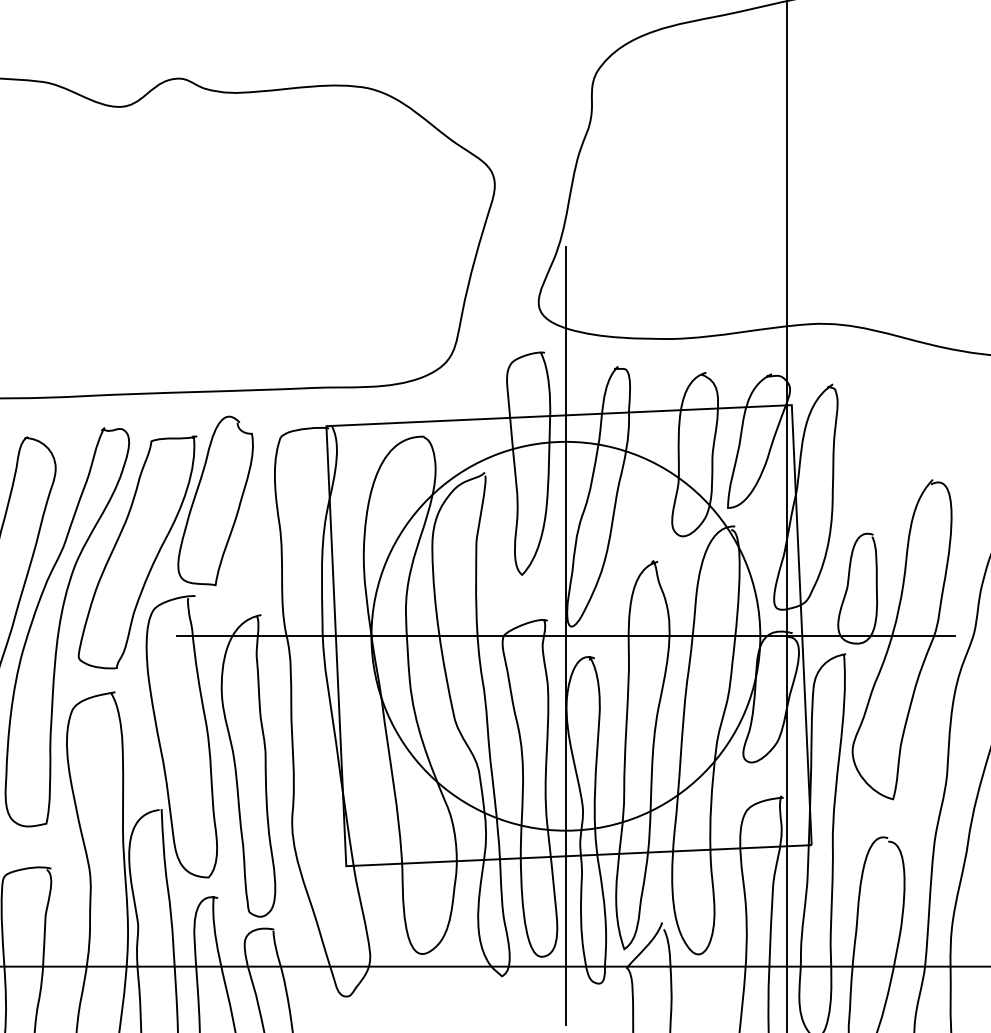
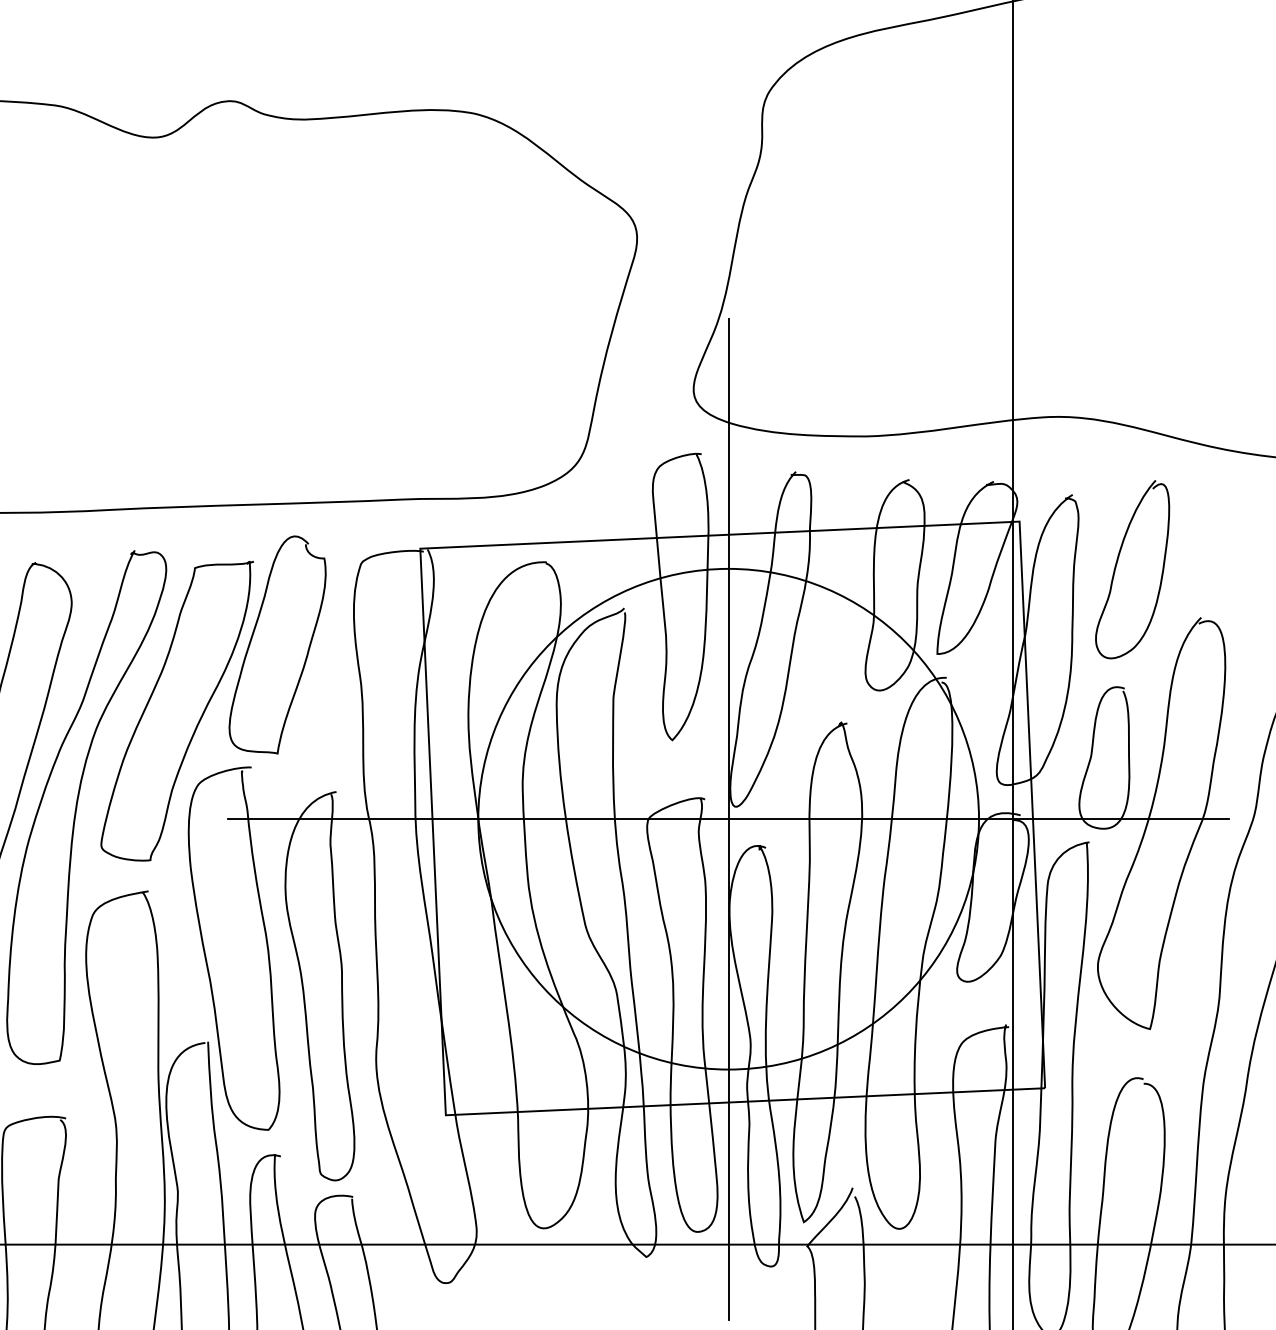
curve: (867, 438) -> (1117, 564), added

